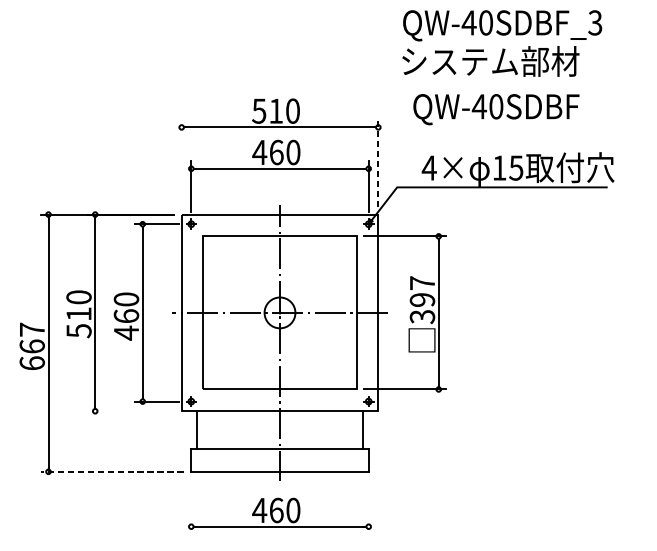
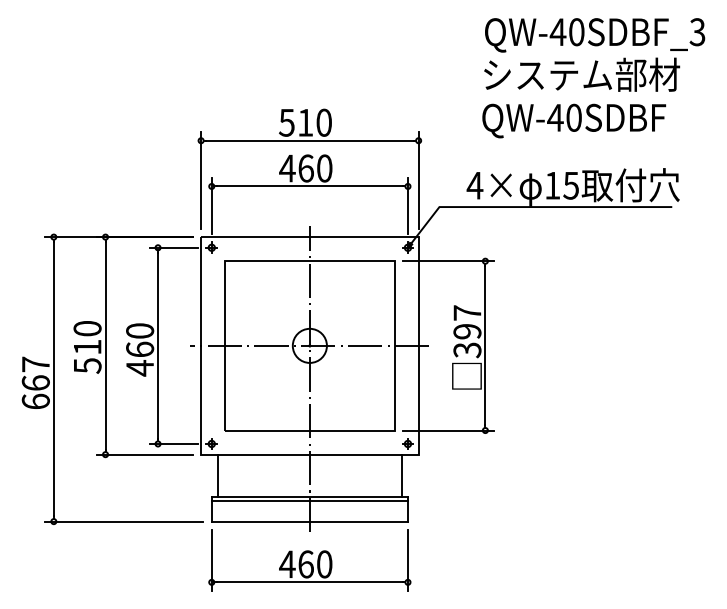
text: (502, 43) -> (594, 54), moved
text: (496, 109) -> (574, 120), moved
line: (378, 162) -> (418, 179), dashed -> solid
line: (182, 163) -> (201, 180), added
line: (130, 411) -> (144, 454), added
line: (279, 453) -> (309, 501), added
line: (112, 471) -> (124, 521), dashed -> solid
line: (191, 506) -> (211, 560), added
line: (368, 506) -> (407, 560), added

